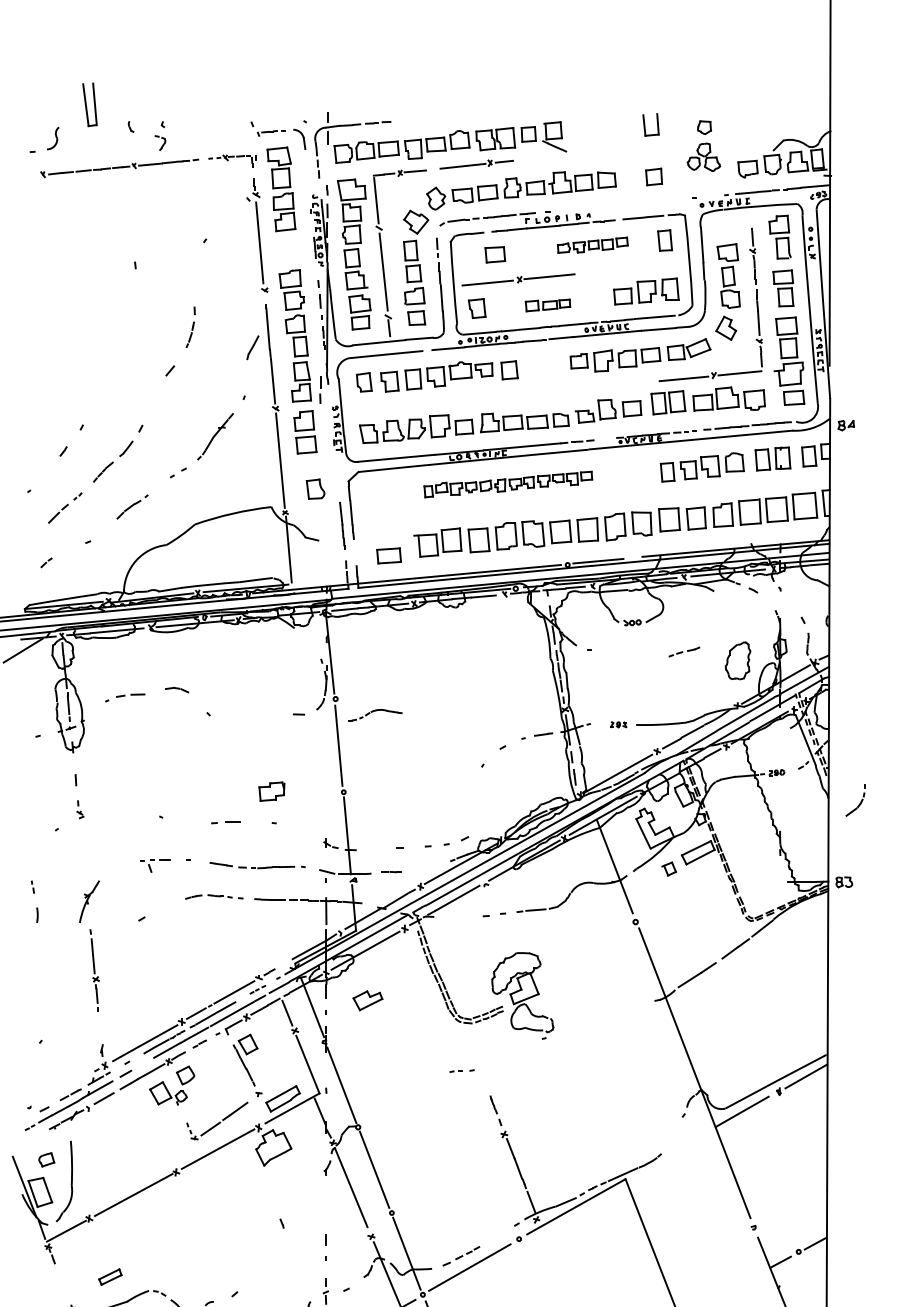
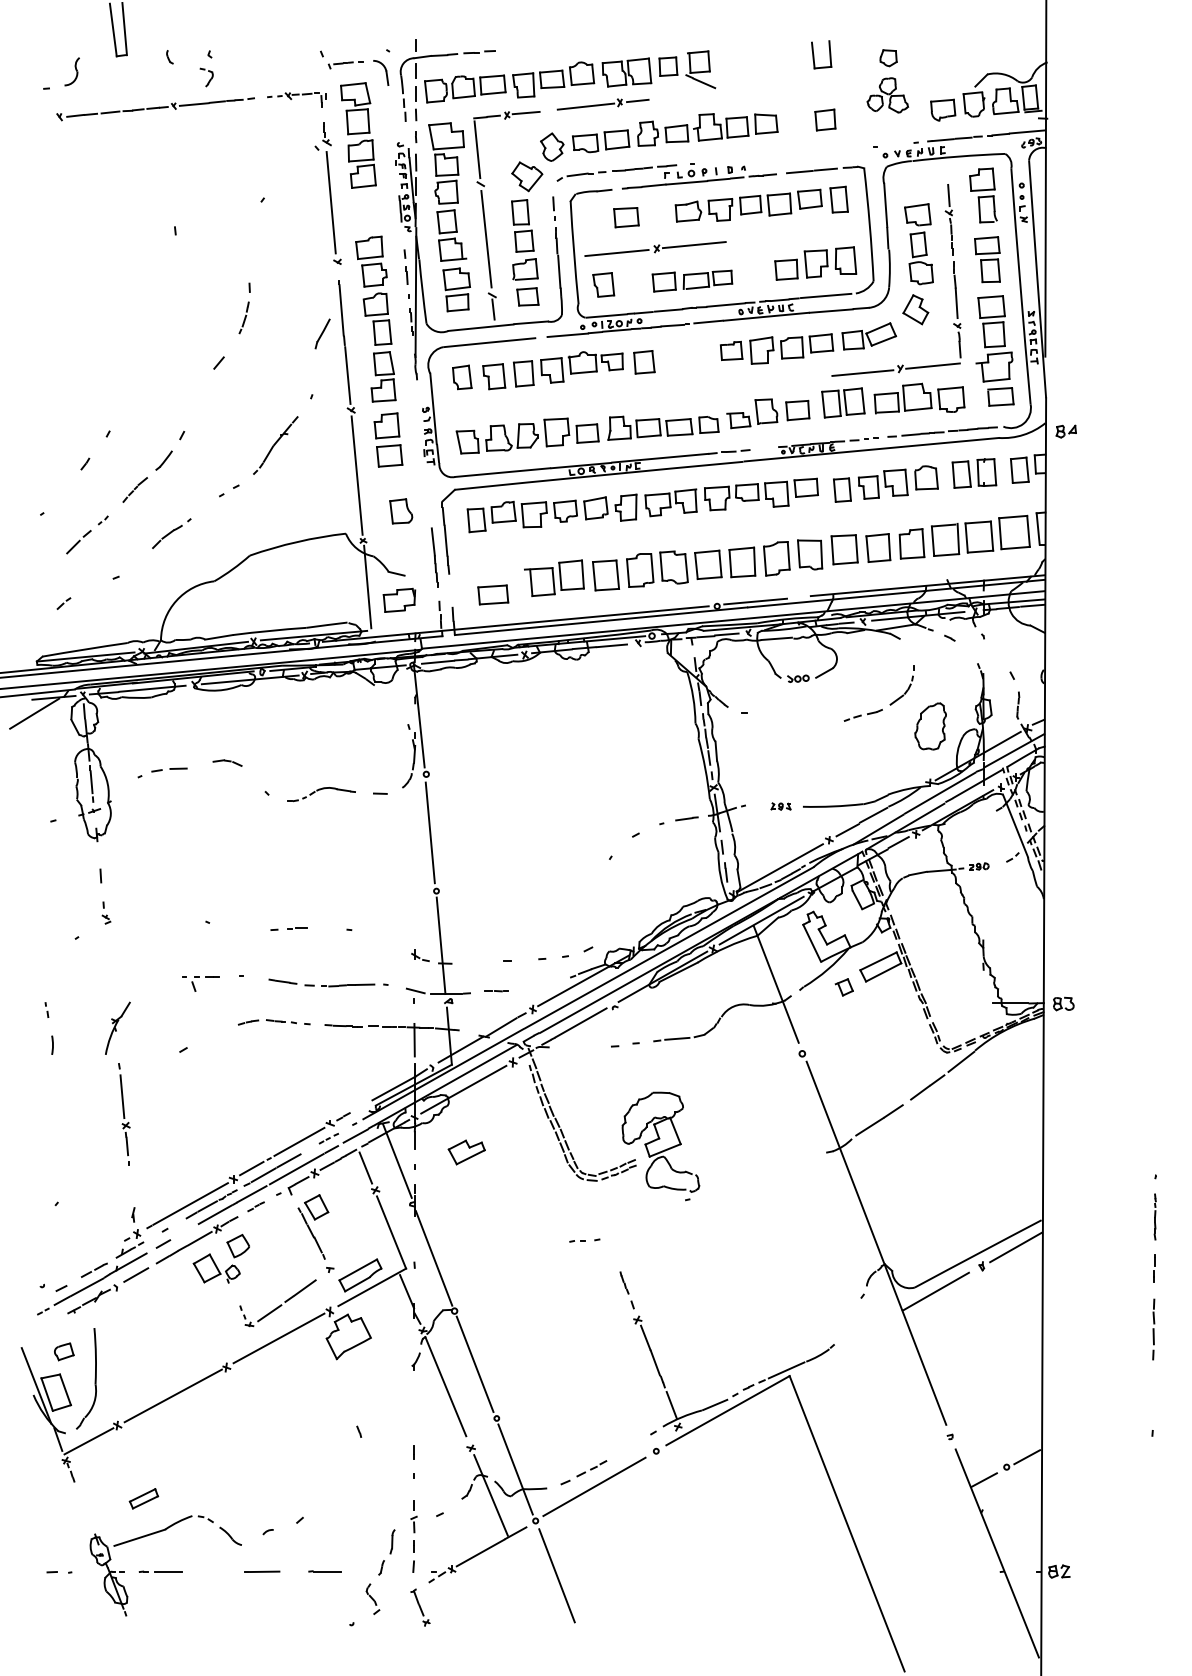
part: (592, 245) -> (748, 205), size x1.67
part: (548, 305) -> (692, 280), size x1.43
part: (320, 389) -> (416, 103), moved
part: (508, 484) -> (642, 505), size x1.67
part: (374, 715) -> (321, 794), moved
part: (271, 790) -> (399, 599), moved
part: (860, 802) -> (907, 688), moved

